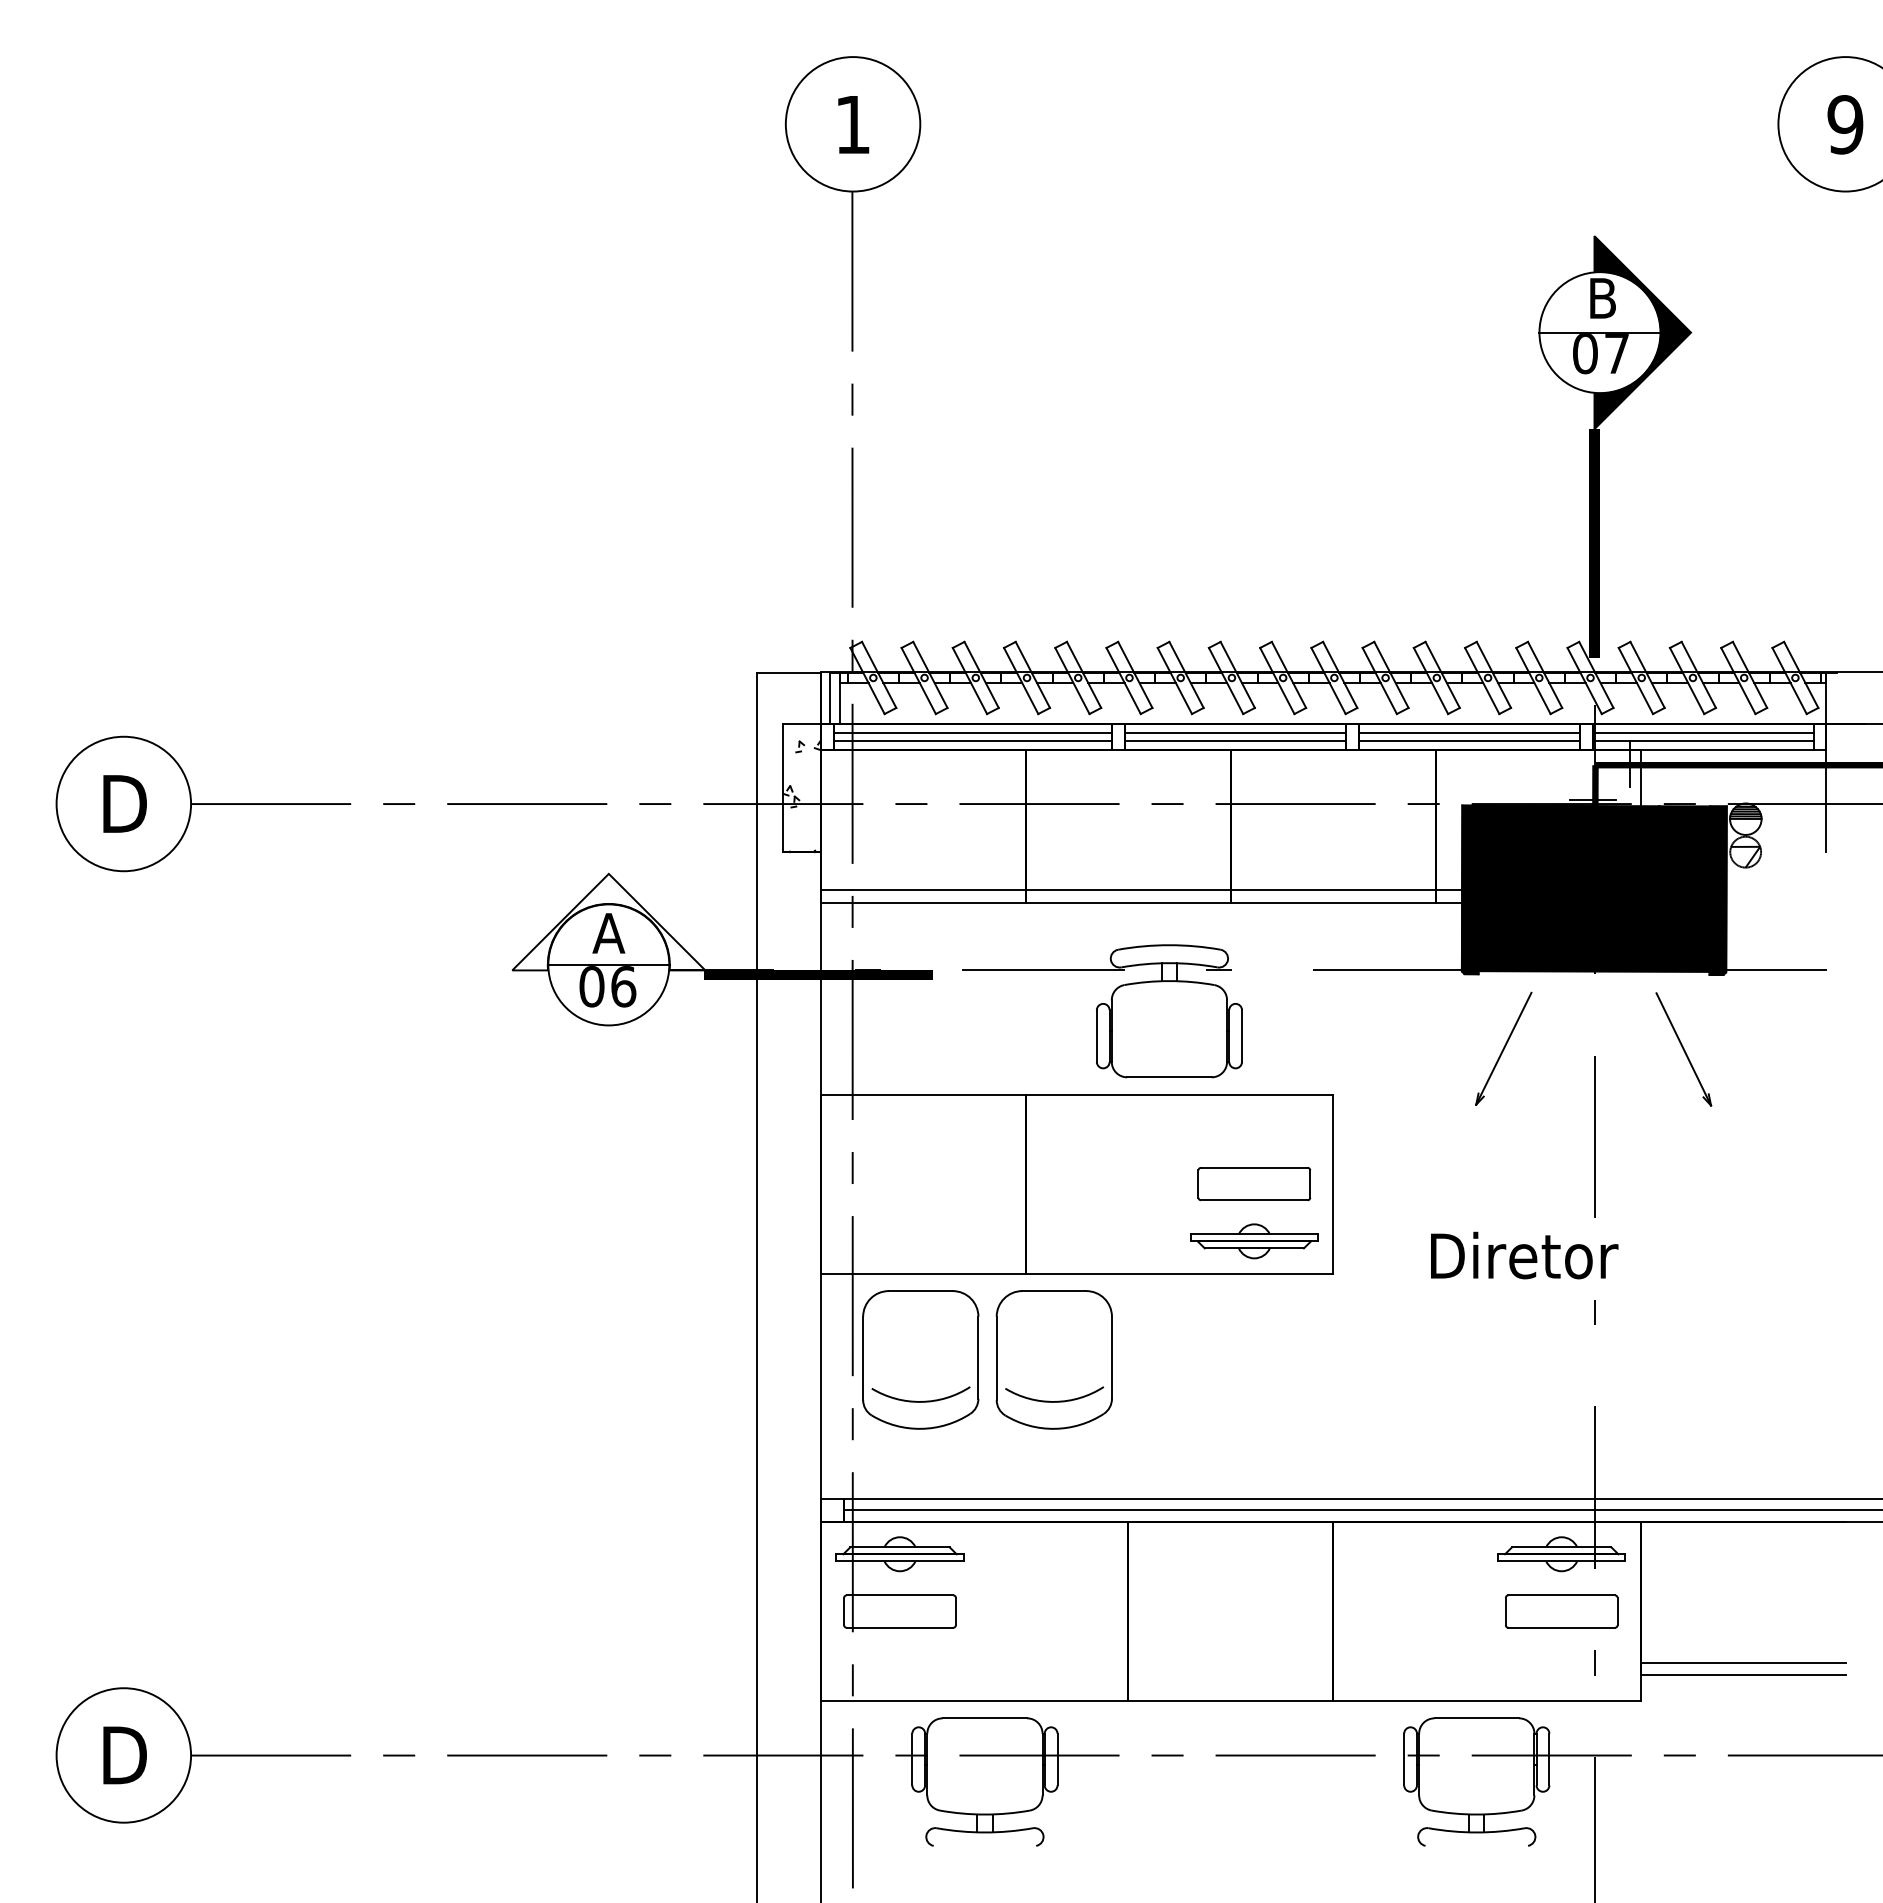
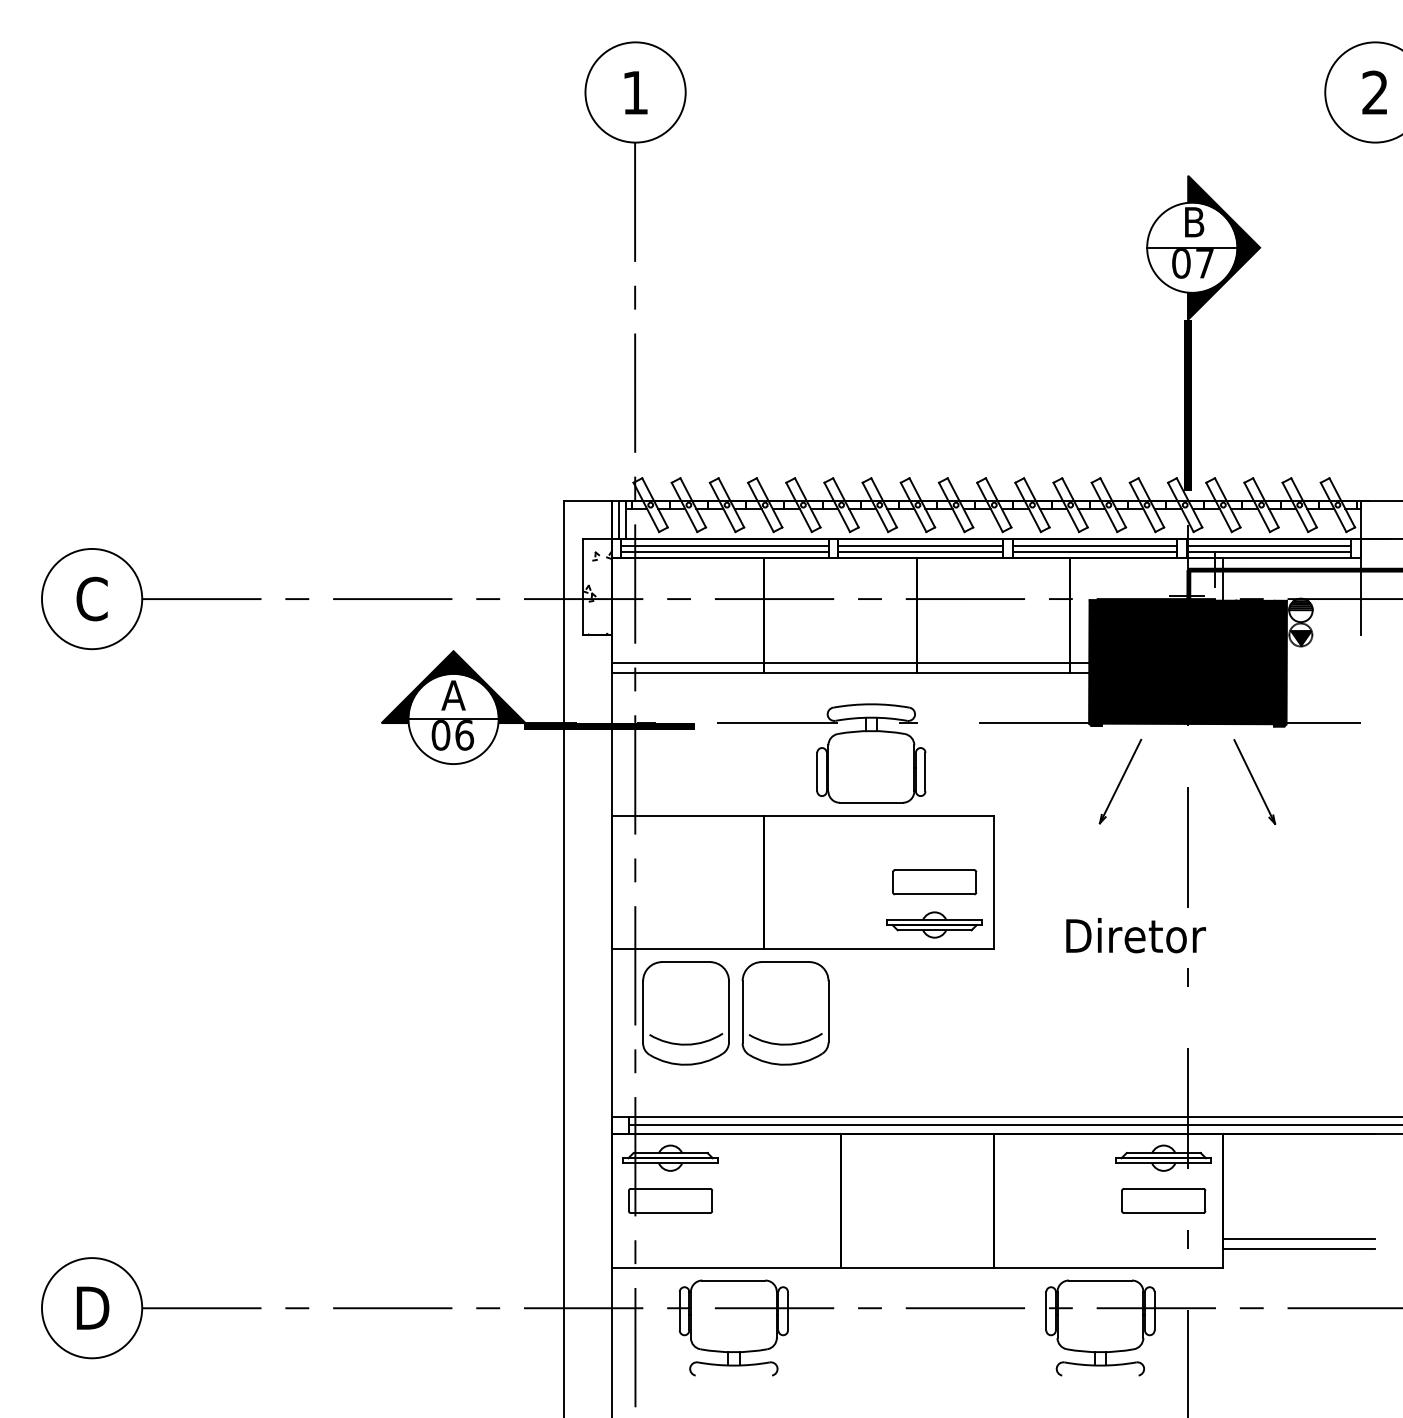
text: (1845, 124) -> (1375, 92), 9 -> 2
text: (124, 803) -> (92, 598), D -> C
fill: (1745, 856) -> (1300, 638), added
fill: (608, 921) -> (453, 686), added

